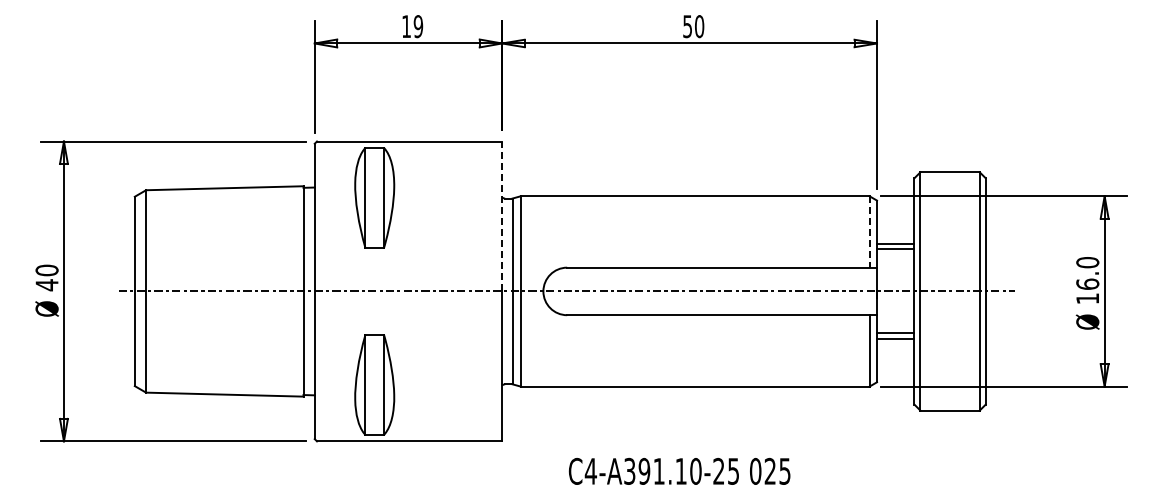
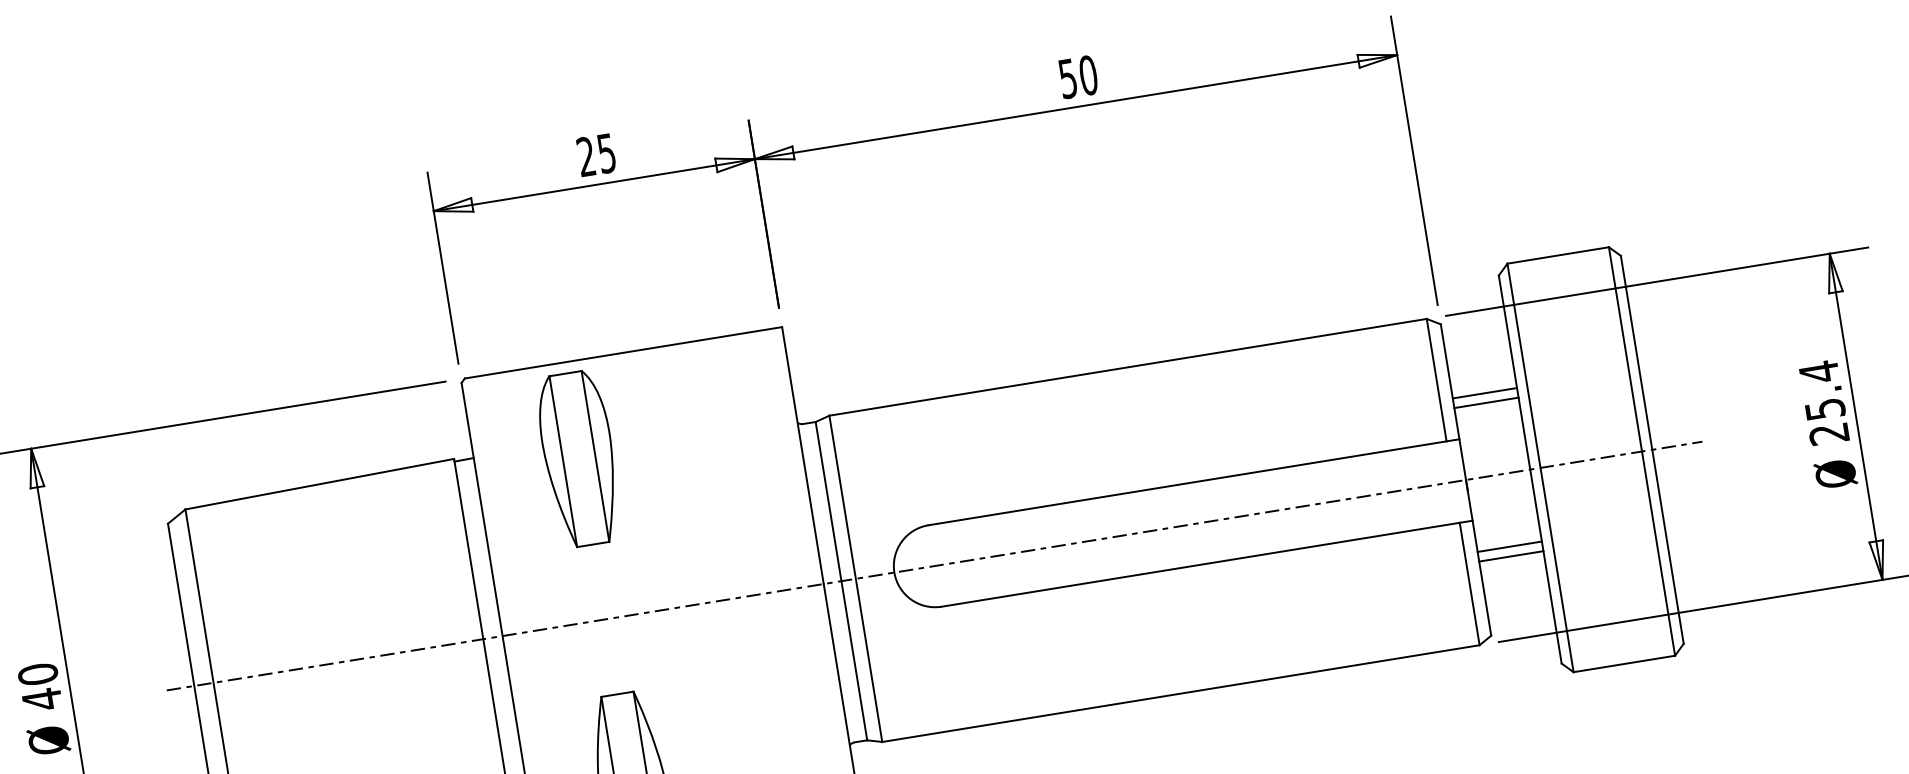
text: (412, 26) -> (596, 154), 19 -> 25
line: (502, 216) -> (803, 455), dashed -> solid
line: (869, 231) -> (1436, 379), dashed -> solid
text: (1087, 280) -> (1823, 402), 16.0 -> 25.4

